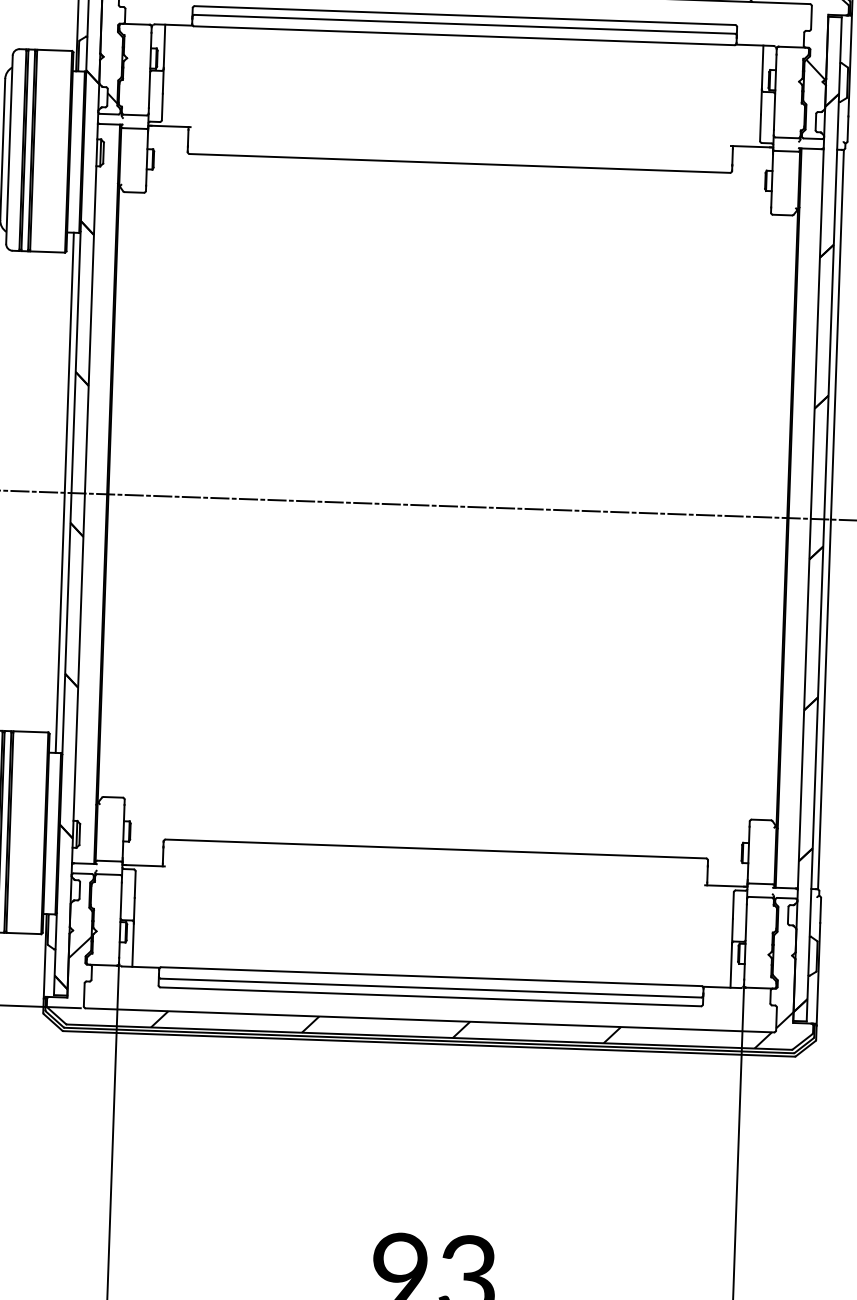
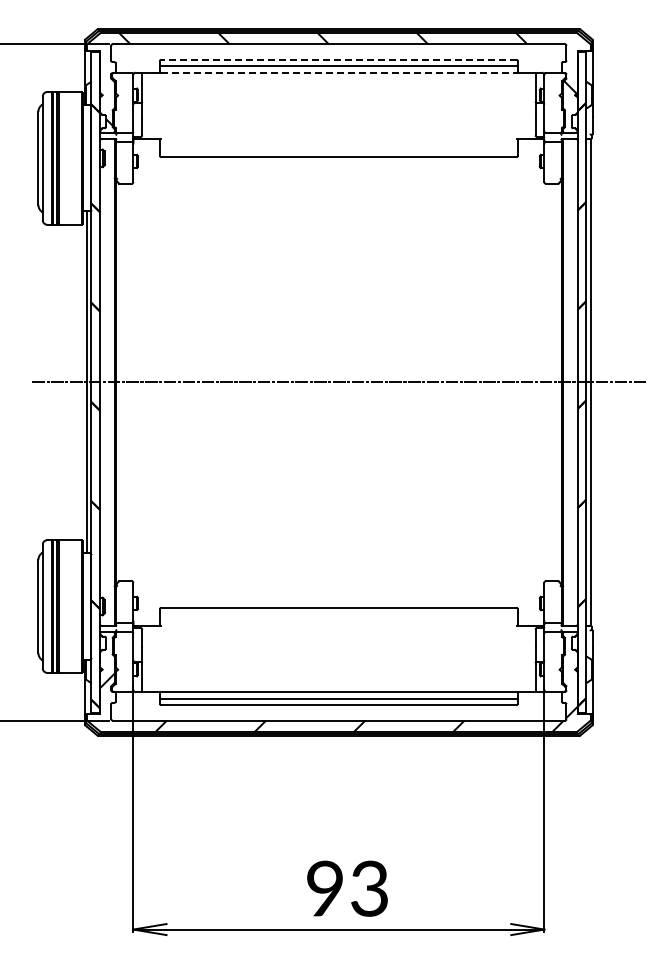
line: (464, 15) -> (338, 59), solid -> dashed
line: (463, 36) -> (338, 73), solid -> dashed

